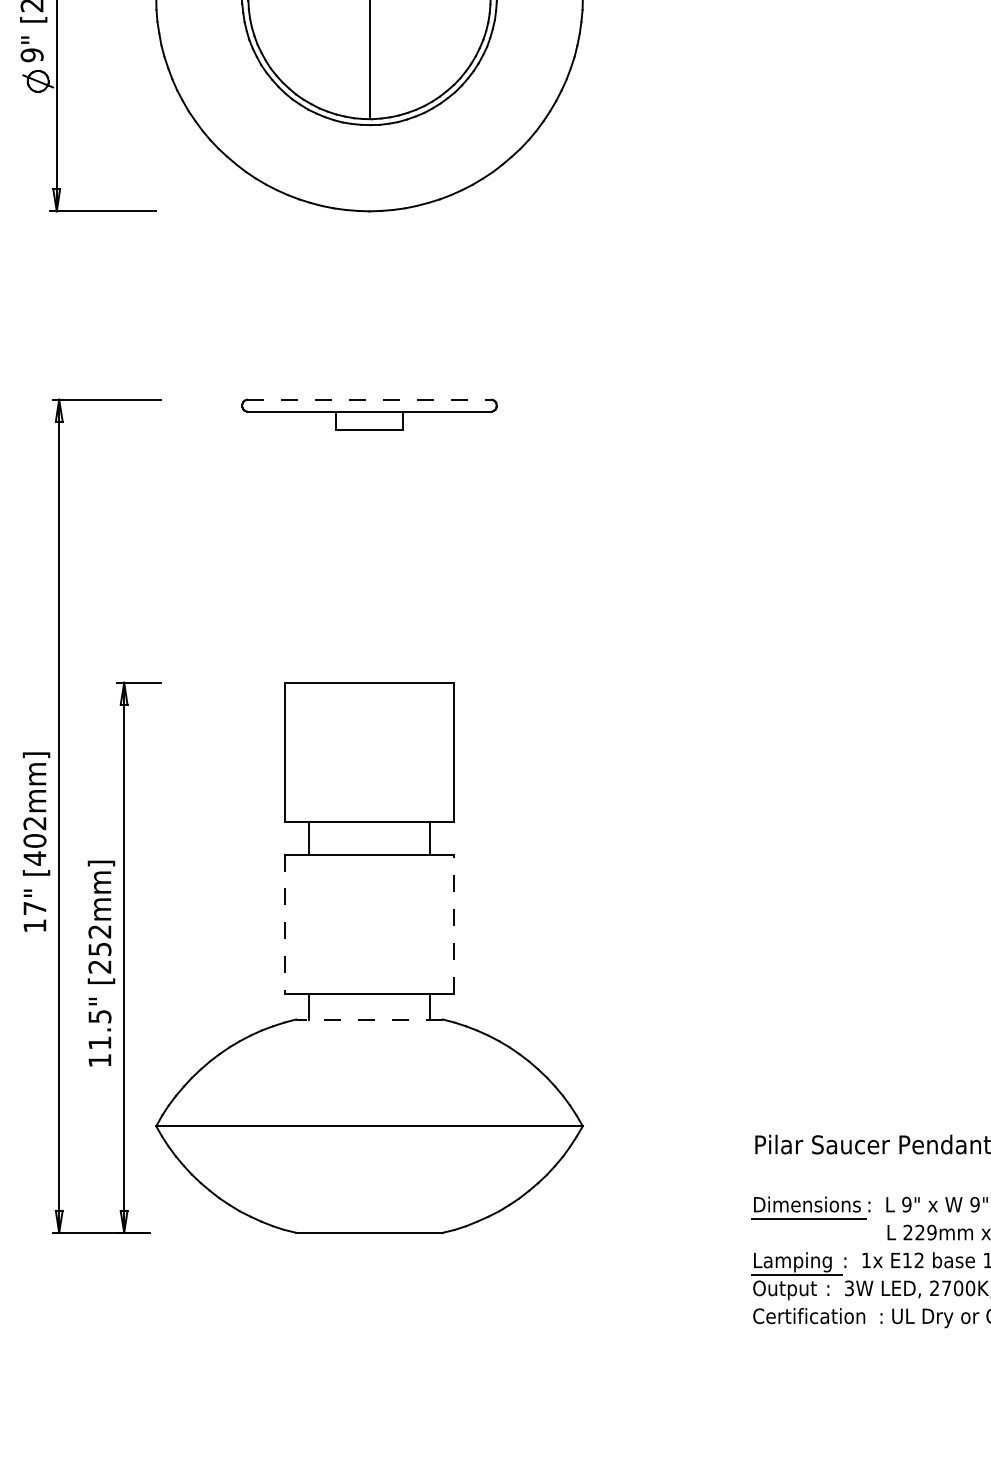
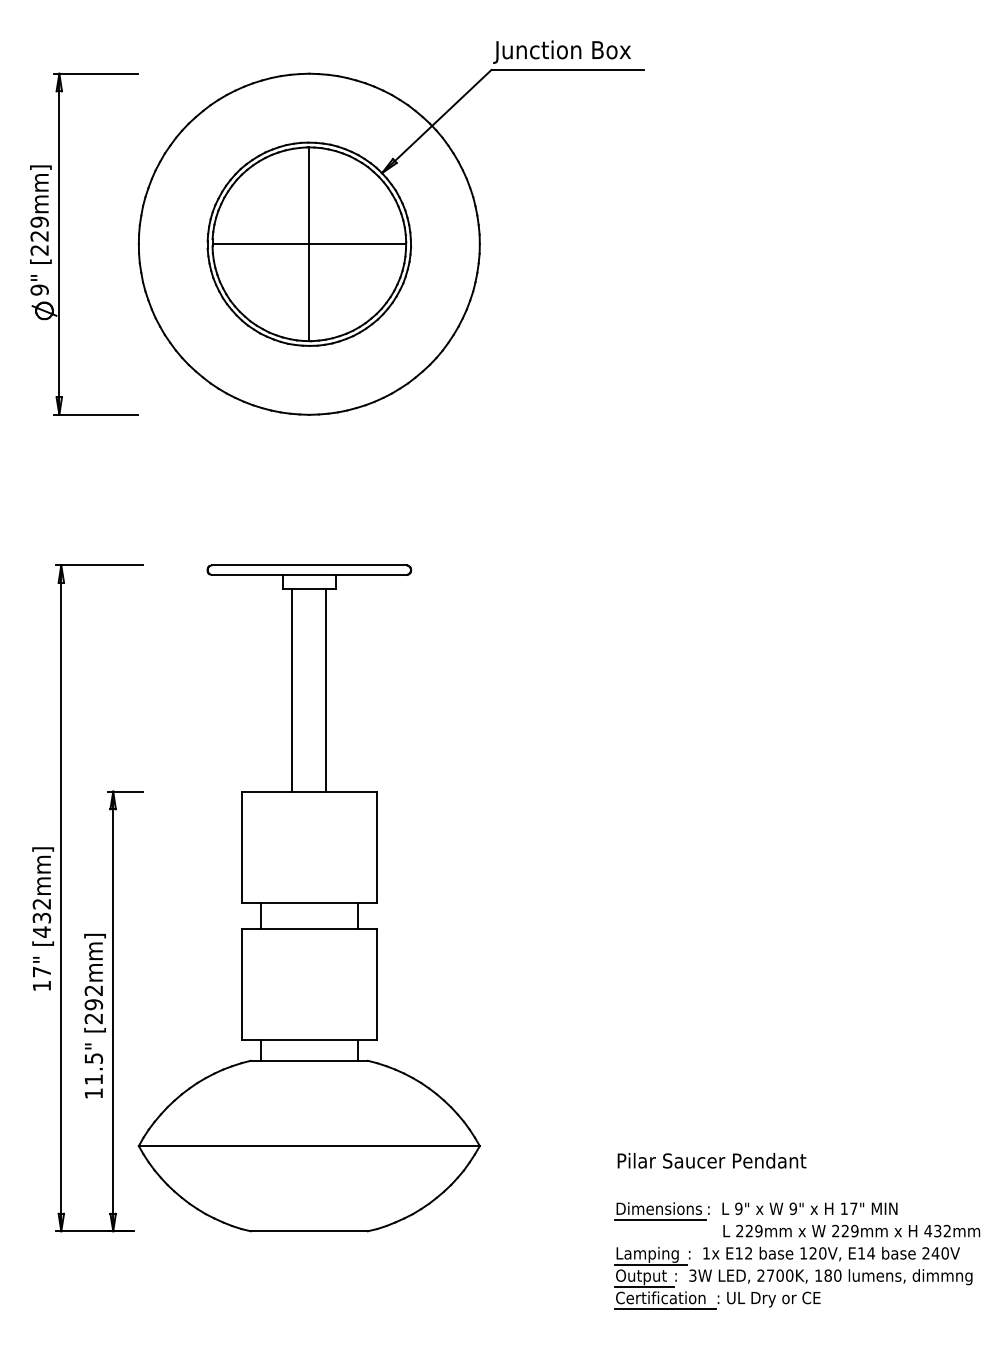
line: (369, 399) -> (309, 565), dashed -> solid
line: (348, 556) -> (292, 690), added
line: (391, 556) -> (326, 690), added
text: (34, 840) -> (41, 917), [402mm] -> [432mm]
line: (285, 924) -> (242, 984), dashed -> solid
line: (453, 924) -> (376, 984), dashed -> solid
text: (99, 949) -> (93, 1004), [252mm] -> [292mm]
line: (369, 1019) -> (309, 1060), dashed -> solid
line: (788, 1303) -> (644, 1287), added
line: (815, 1330) -> (665, 1309), added

